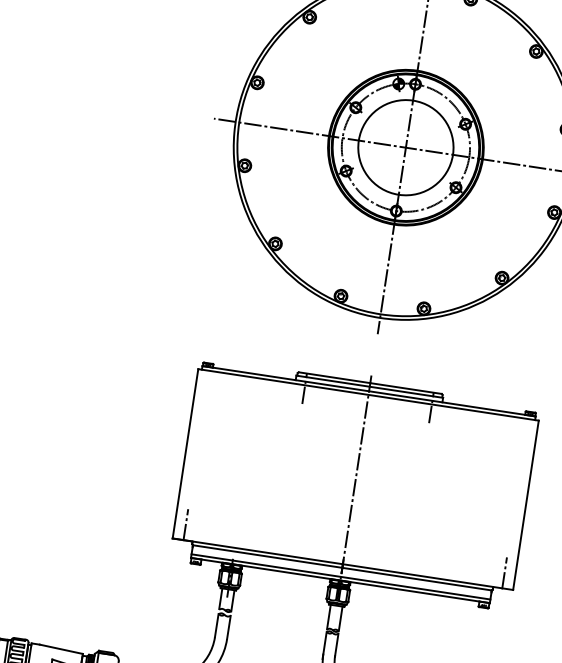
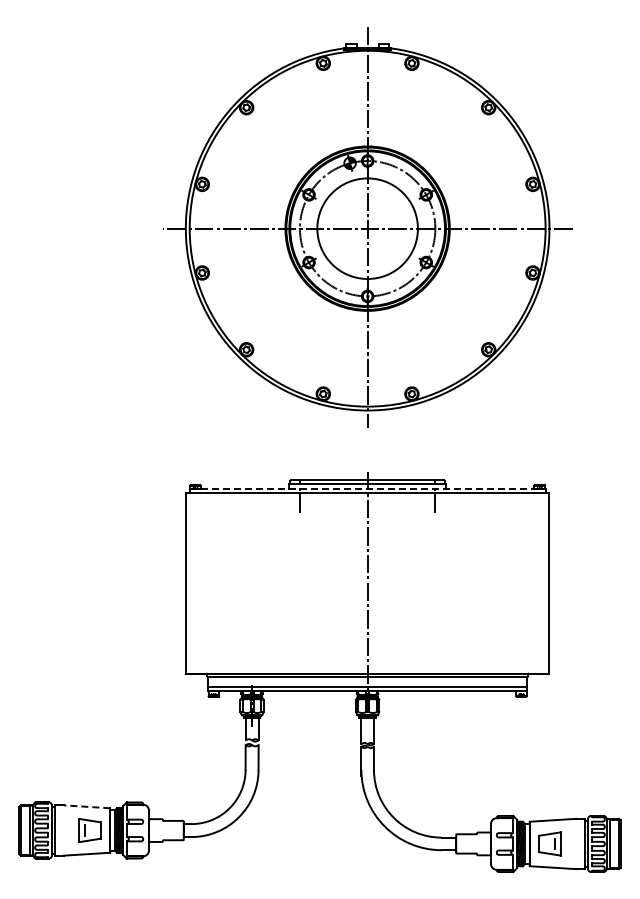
line: (368, 390) -> (367, 488), solid -> dashed
line: (185, 525) -> (197, 657), removed
line: (504, 573) -> (537, 657), removed
line: (60, 648) -> (86, 806), solid -> dashed

